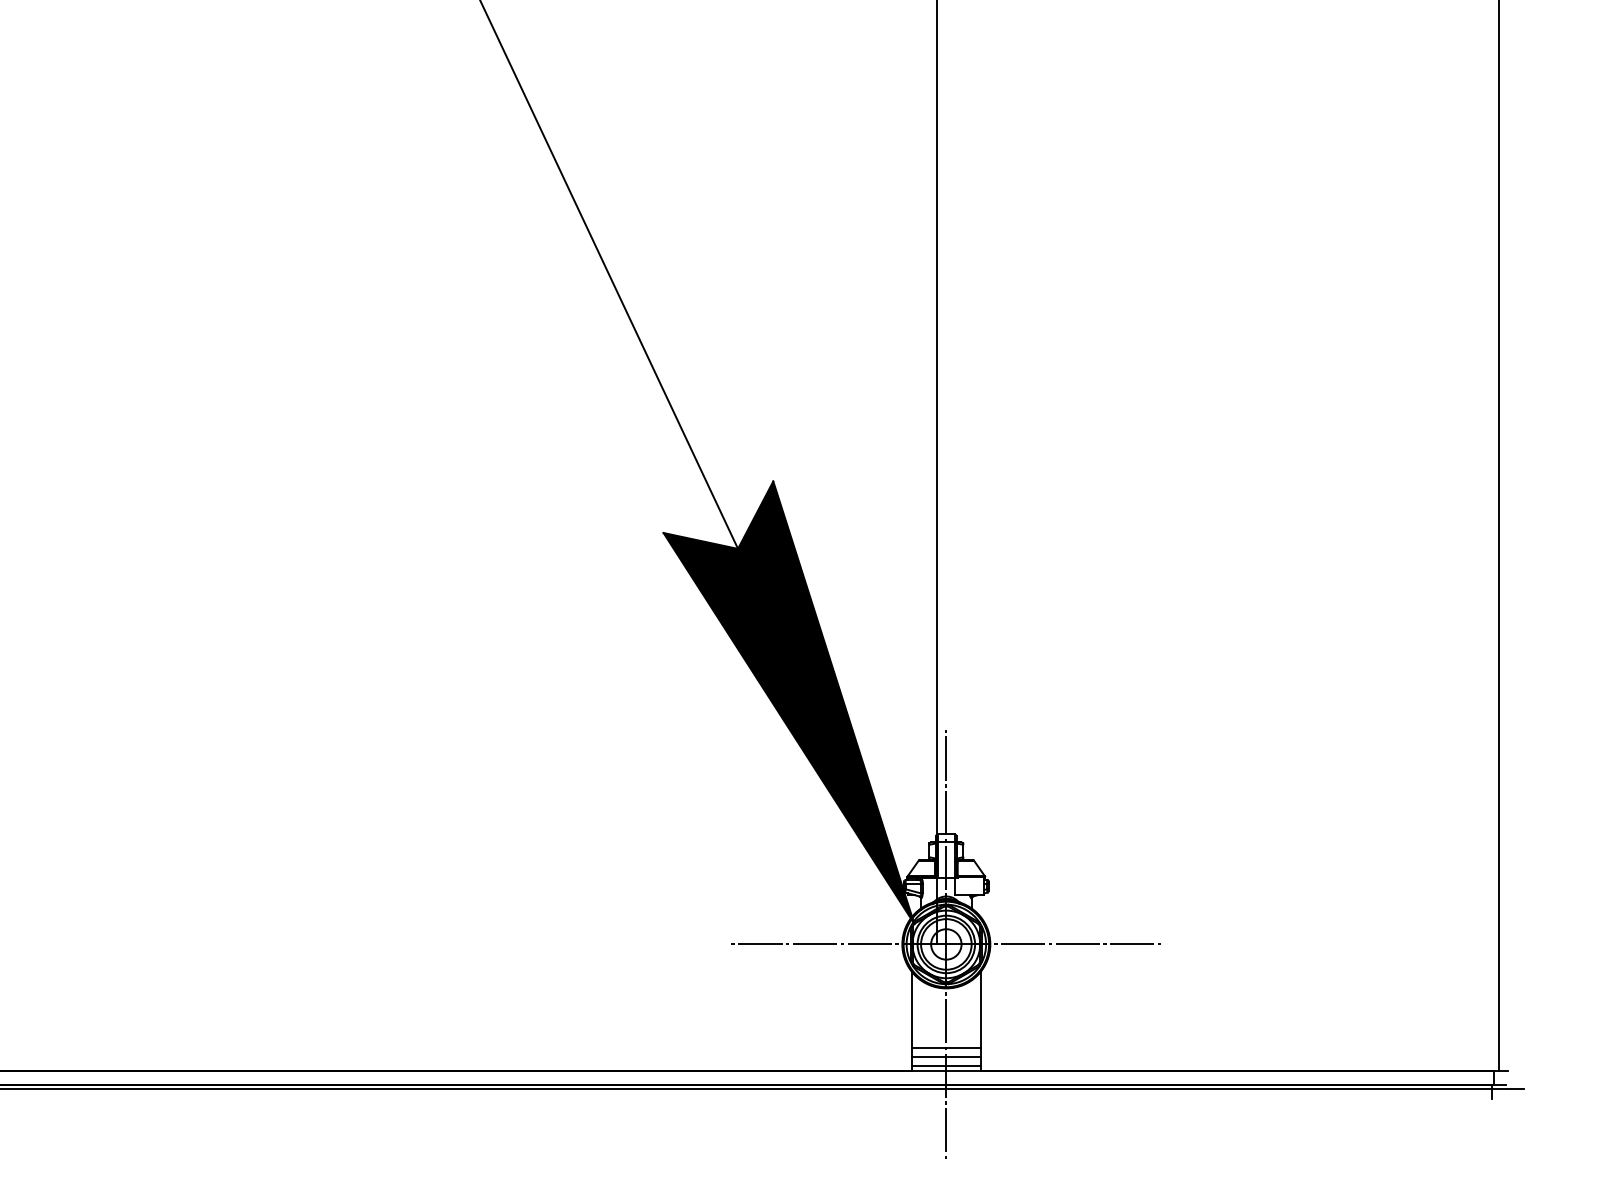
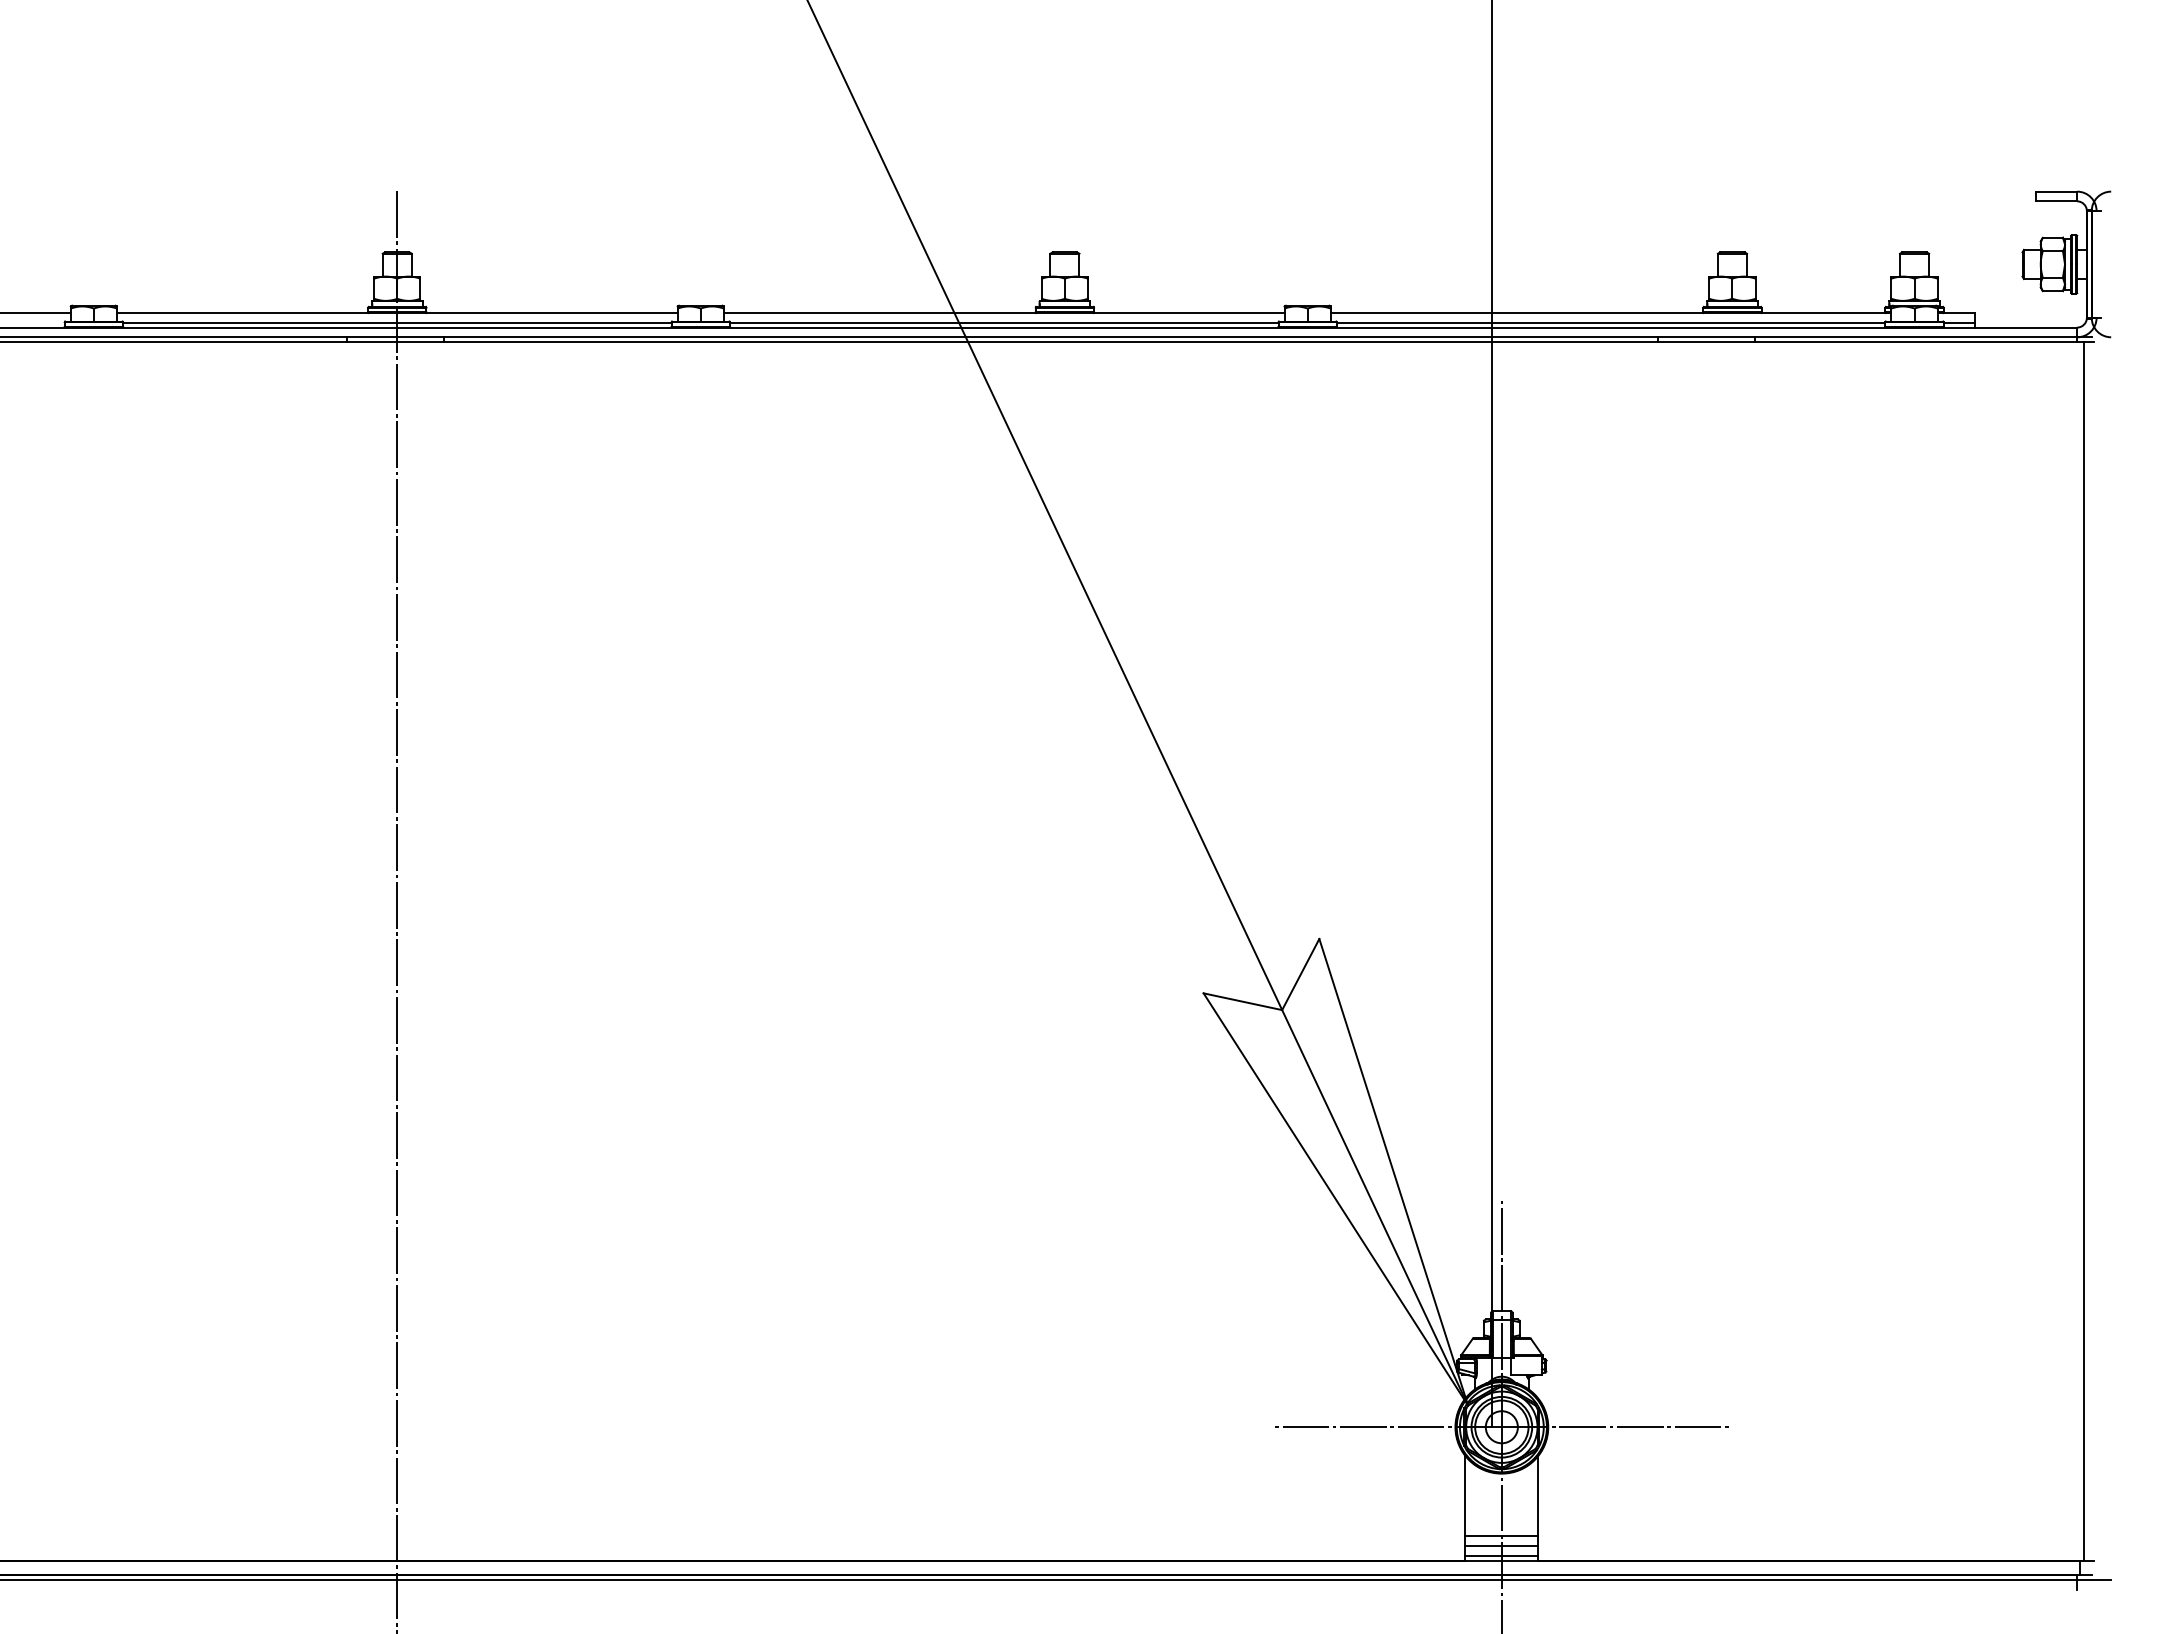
fill: (788, 701) -> (1335, 1171), removed

